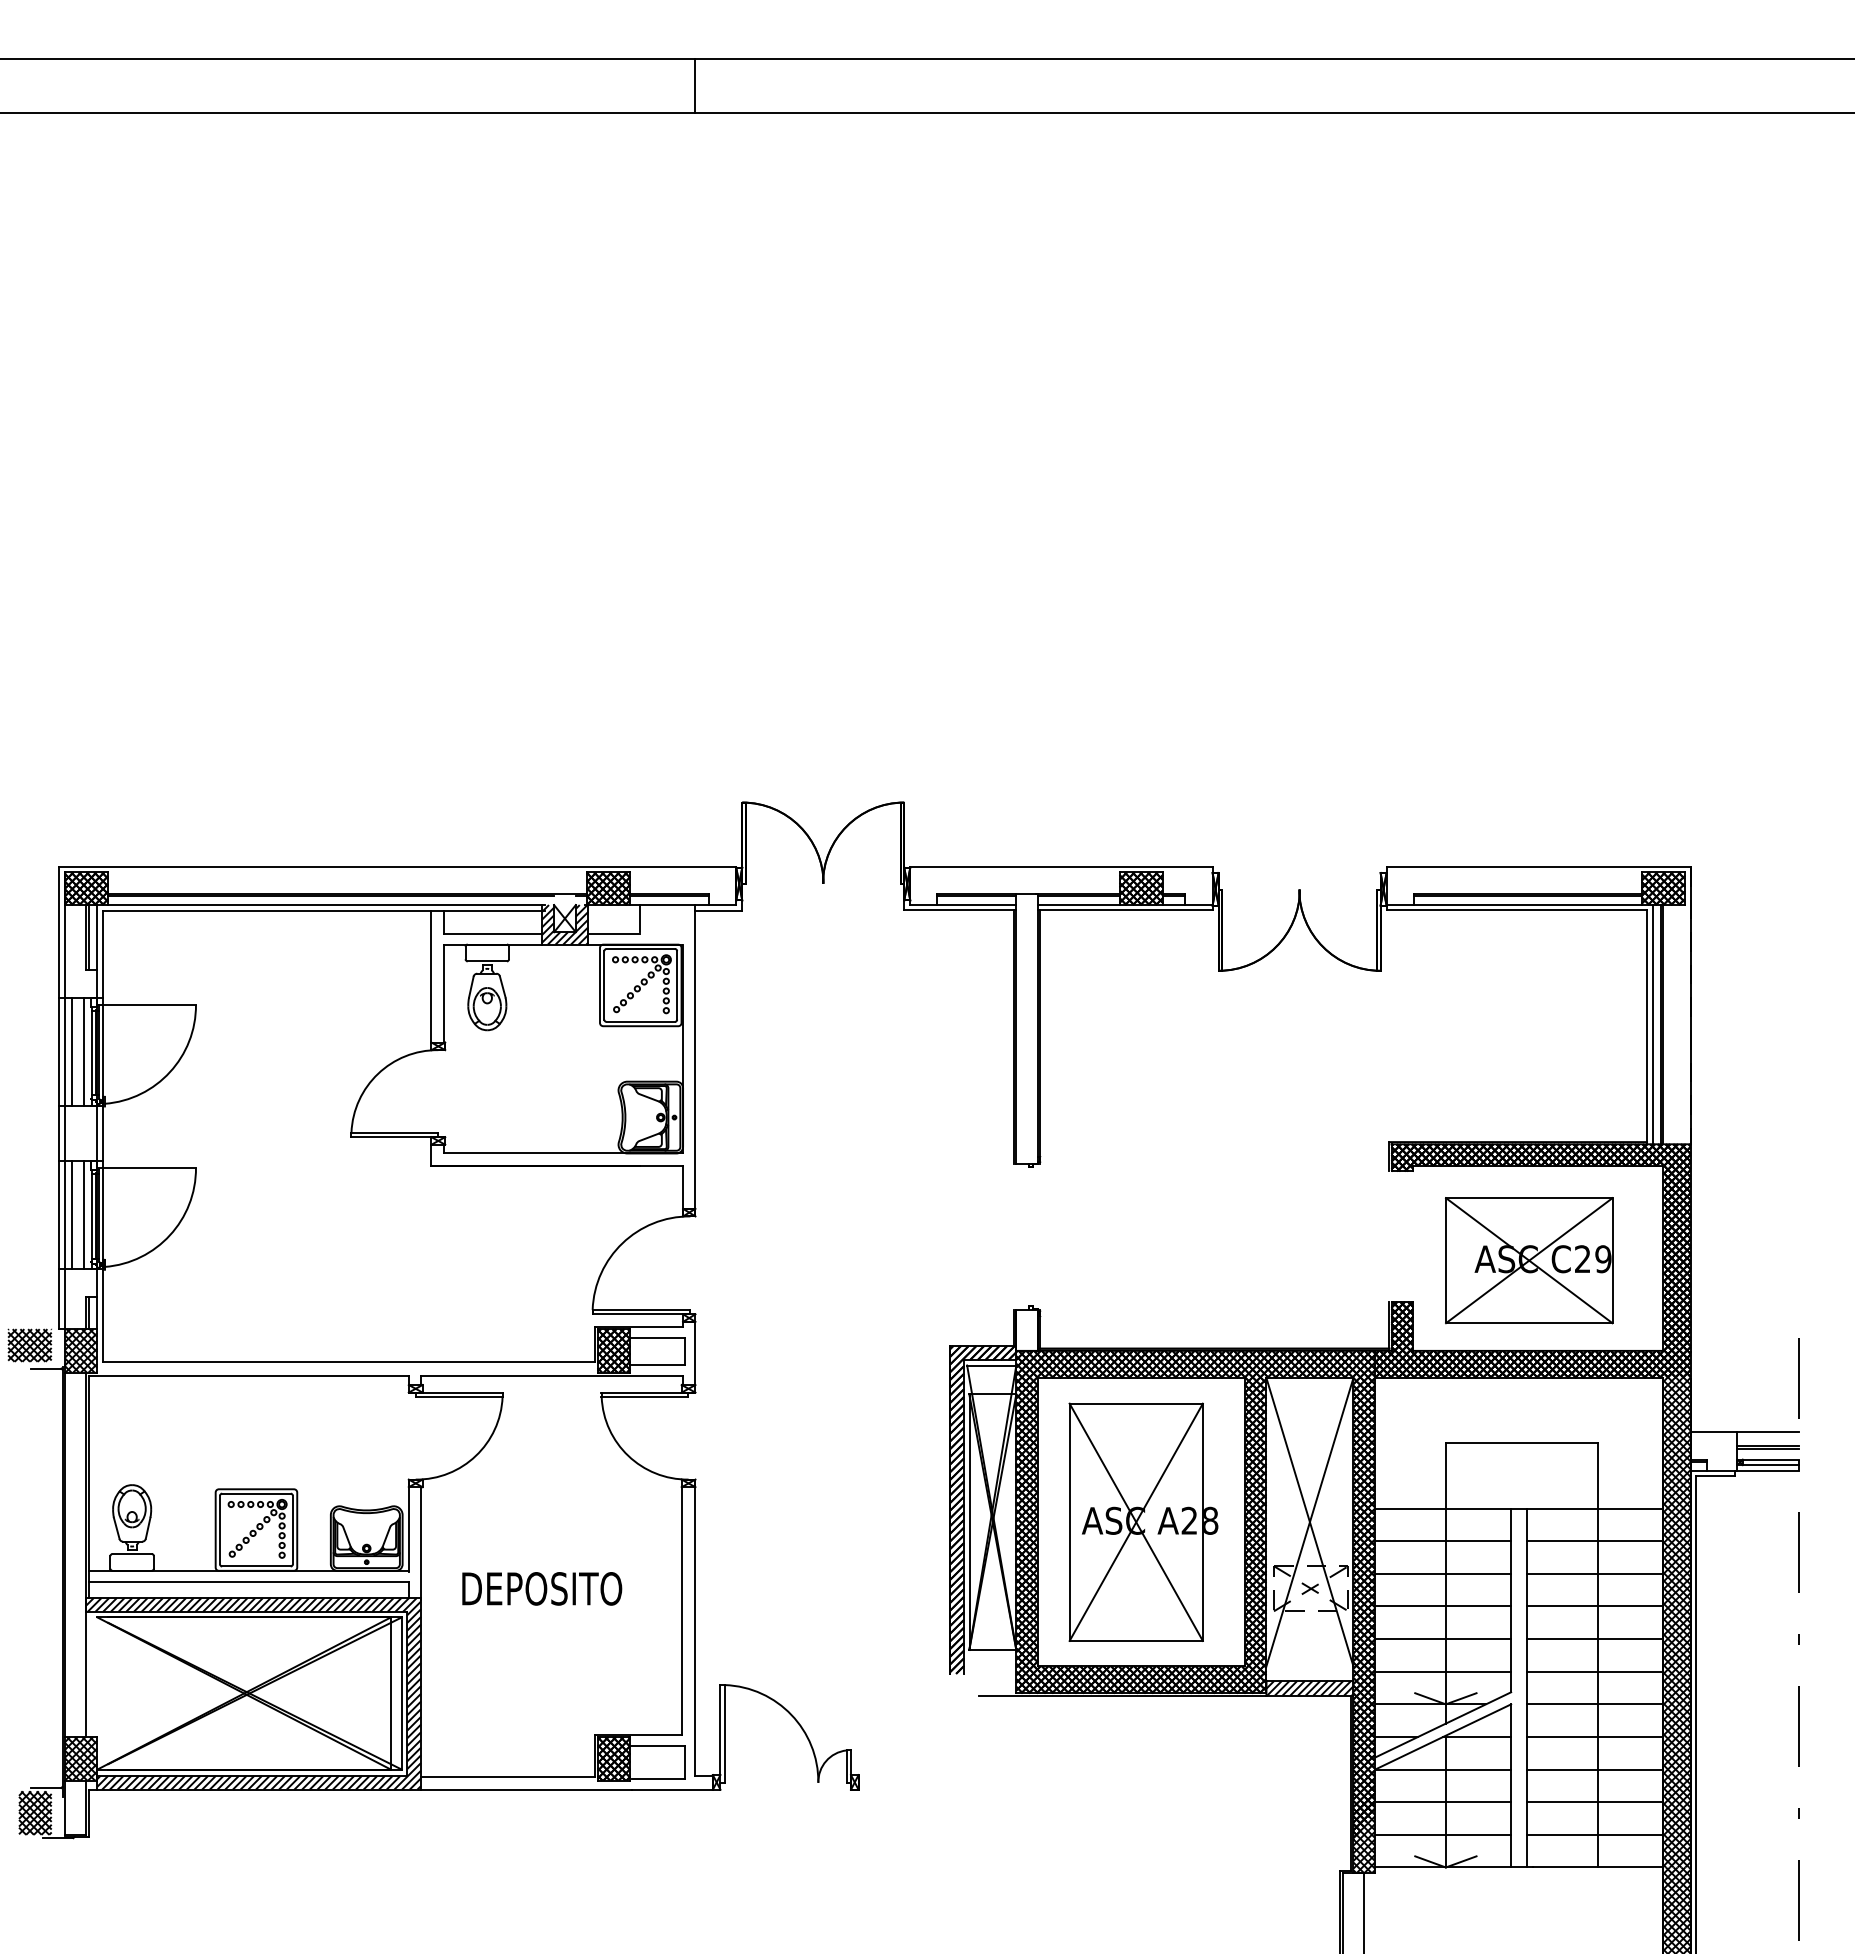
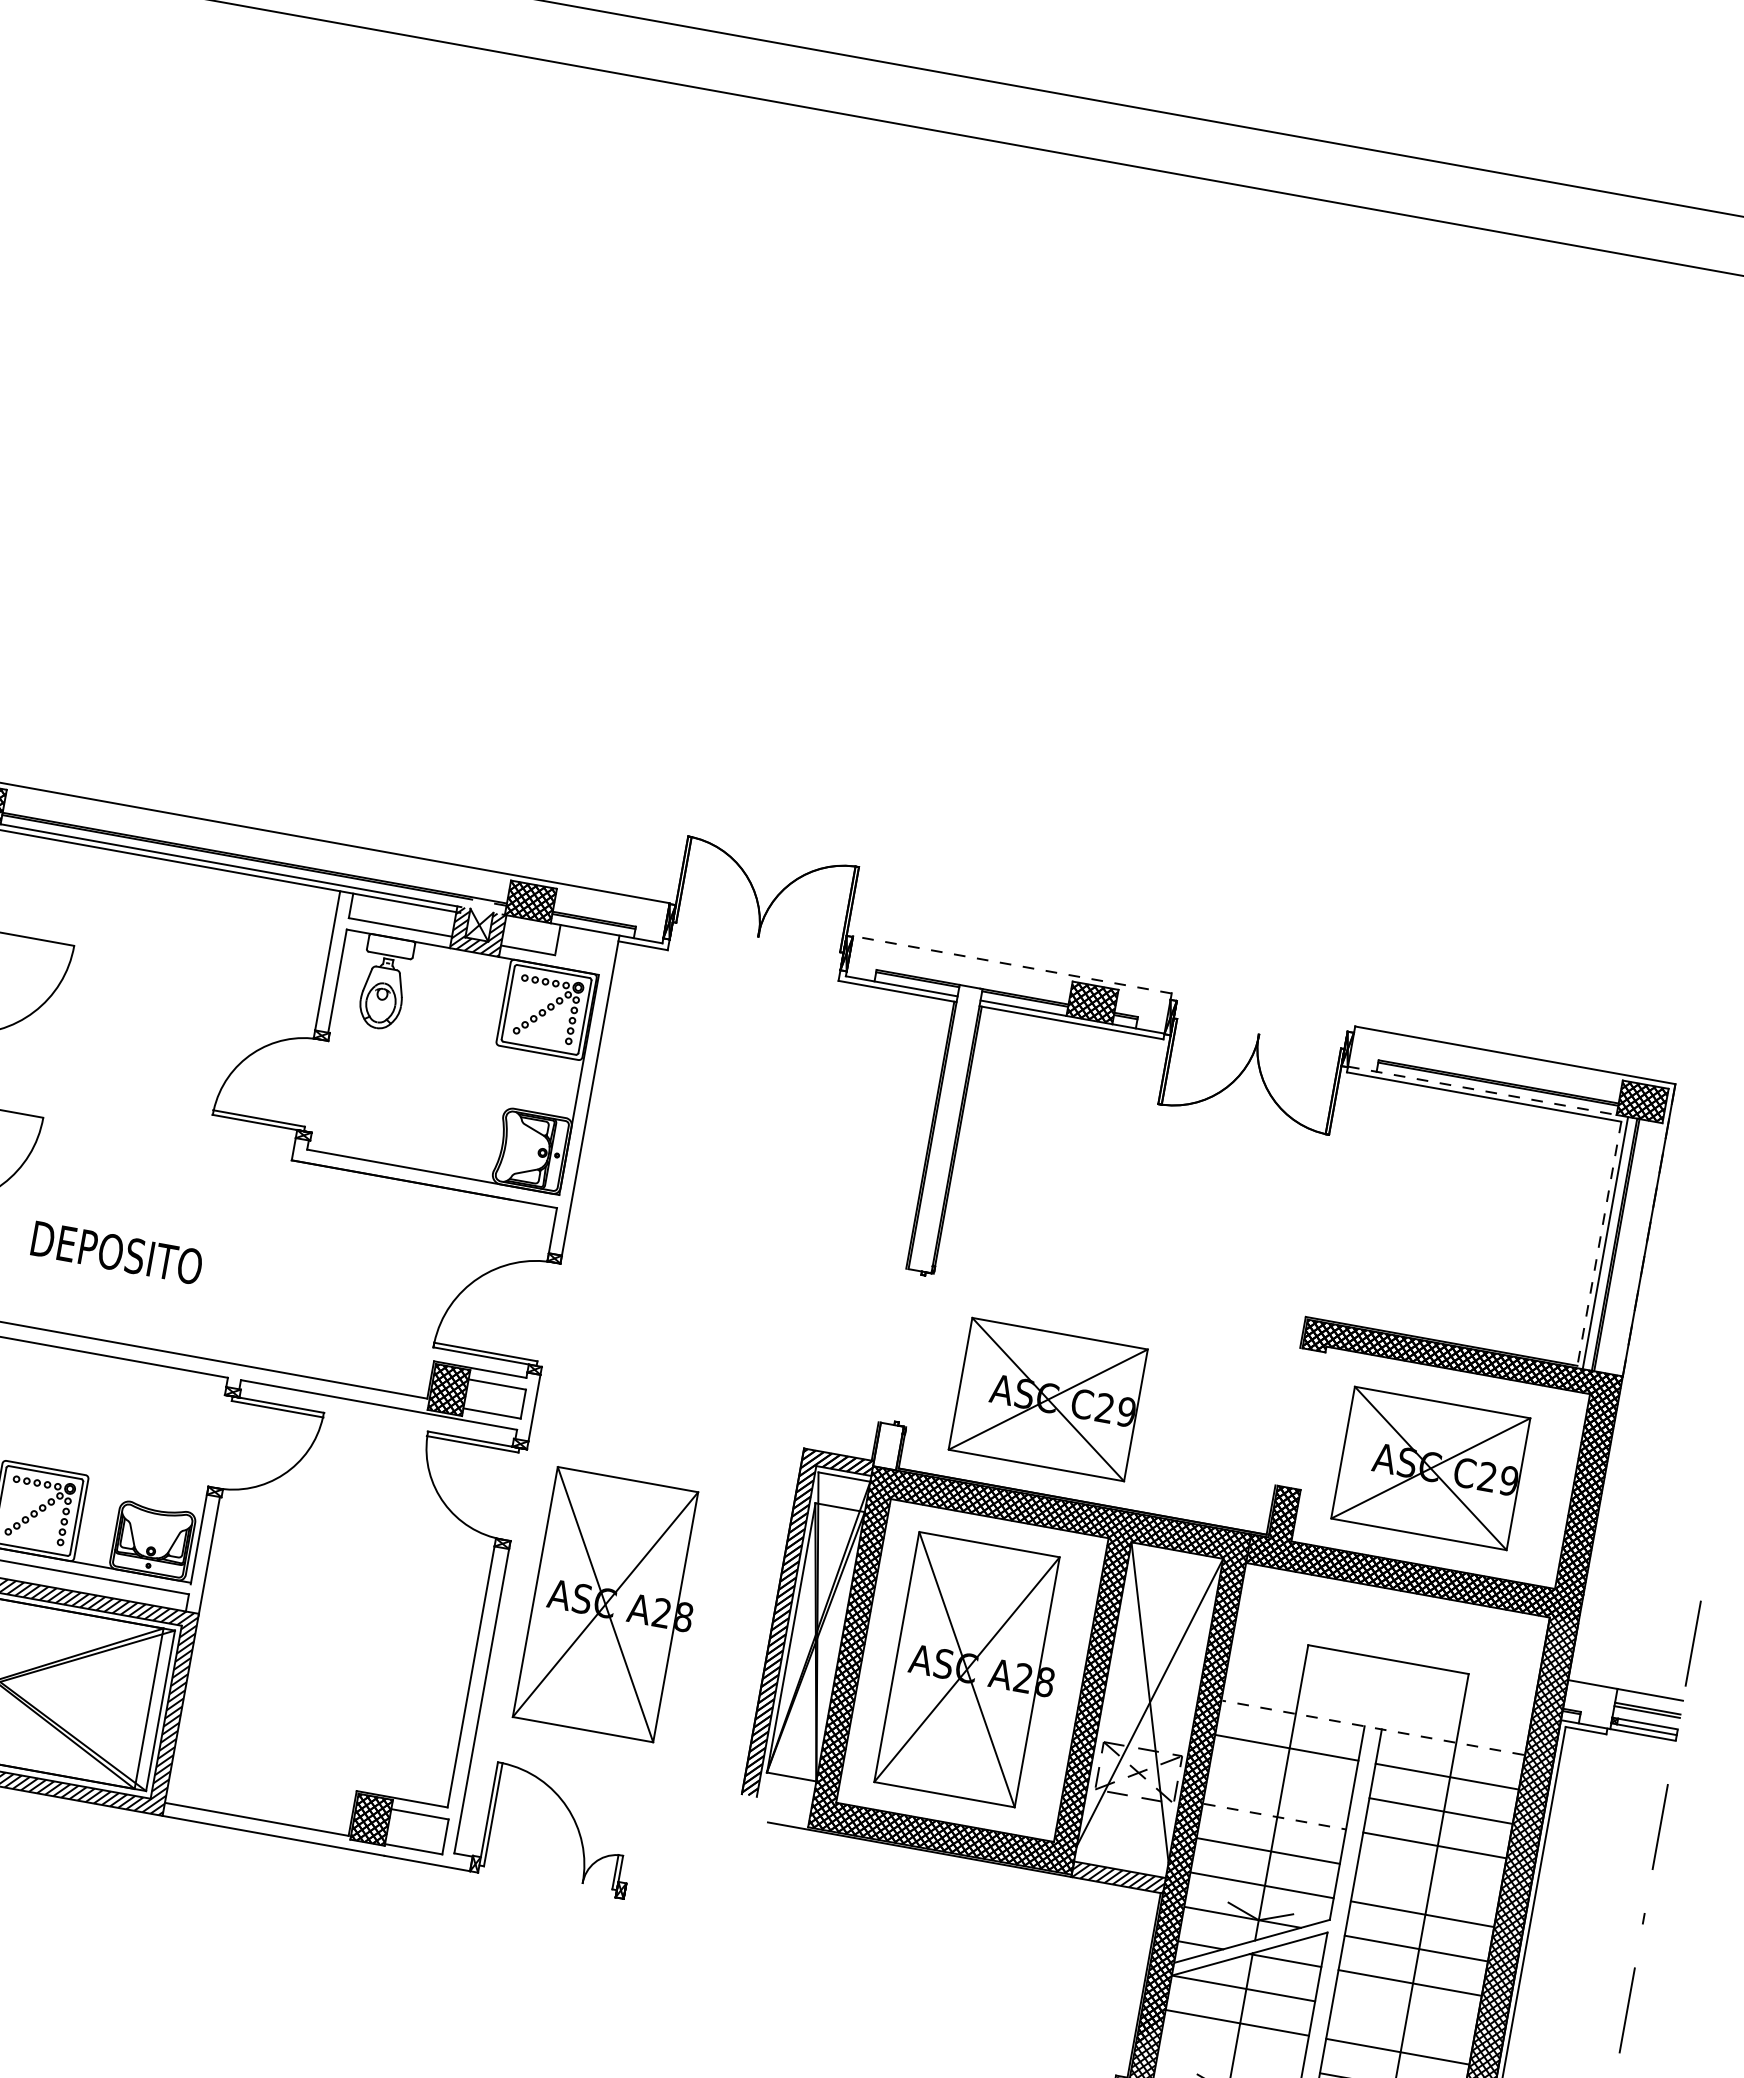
line: (695, 85) -> (774, 71), removed
line: (1060, 866) -> (1011, 964), solid -> dashed
line: (1514, 905) -> (1482, 1091), solid -> dashed
line: (1647, 1027) -> (1599, 1245), solid -> dashed
part: (1166, 1260) -> (1048, 1399), added
line: (1518, 1508) -> (1372, 1727), solid -> dashed
part: (800, 1521) -> (613, 1605), added
line: (1443, 1573) -> (1281, 1781), removed
text: (542, 1588) -> (117, 1252), moved
line: (1444, 1606) -> (1275, 1816), solid -> dashed
line: (1594, 1639) -> (1427, 1880), removed
line: (1594, 1769) -> (1403, 2017), removed
line: (1443, 1834) -> (1231, 2056), removed

